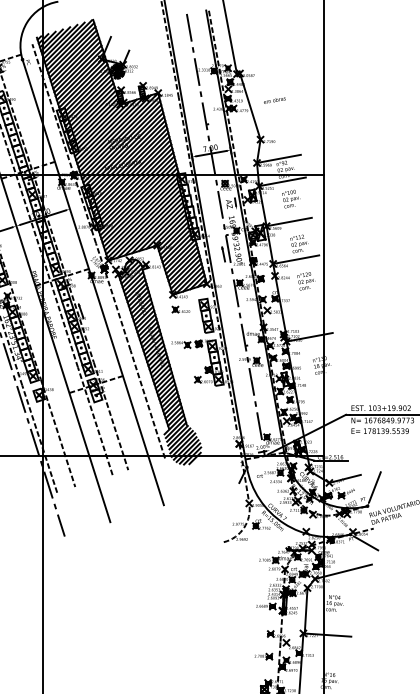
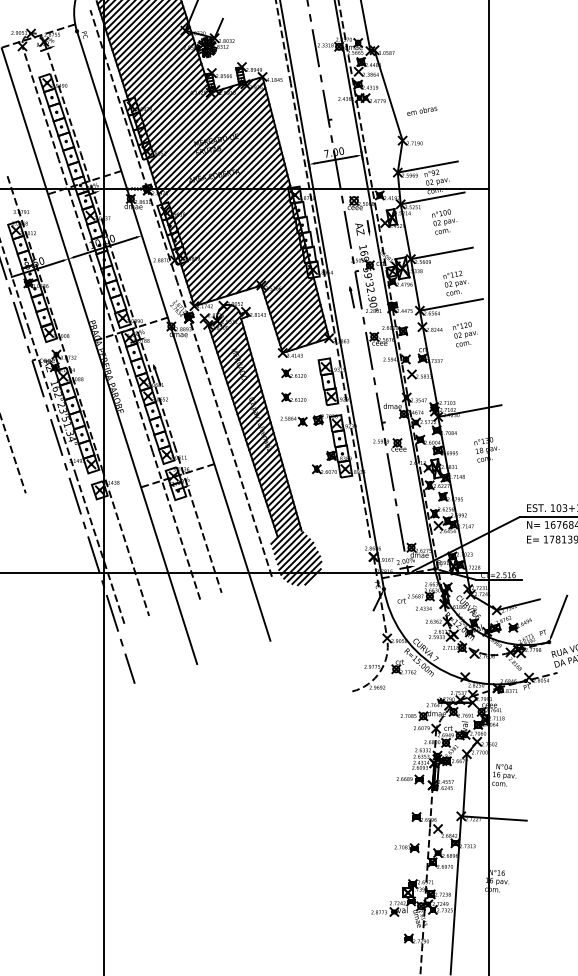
text: (275, 100) -> (422, 110), moved
part: (180, 327) -> (293, 397), added
line: (365, 542) -> (546, 692), removed
line: (343, 571) -> (516, 731), removed

